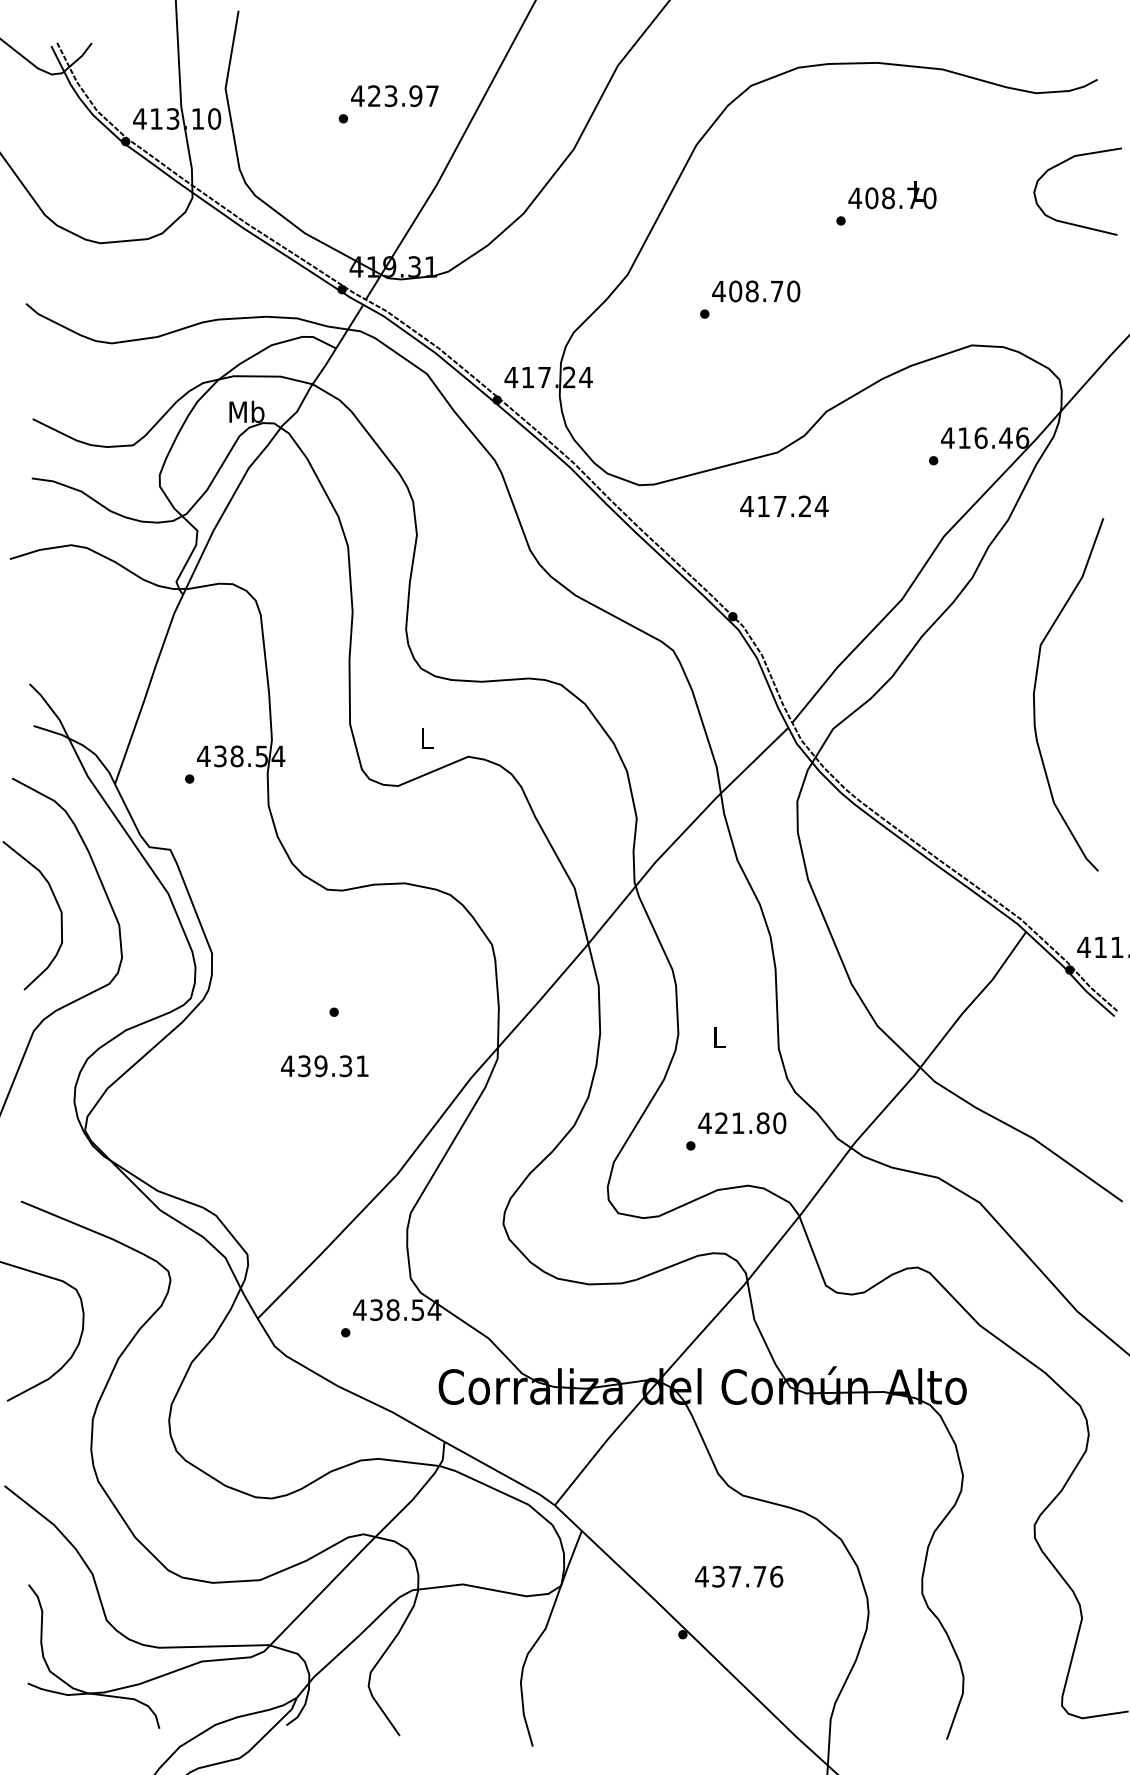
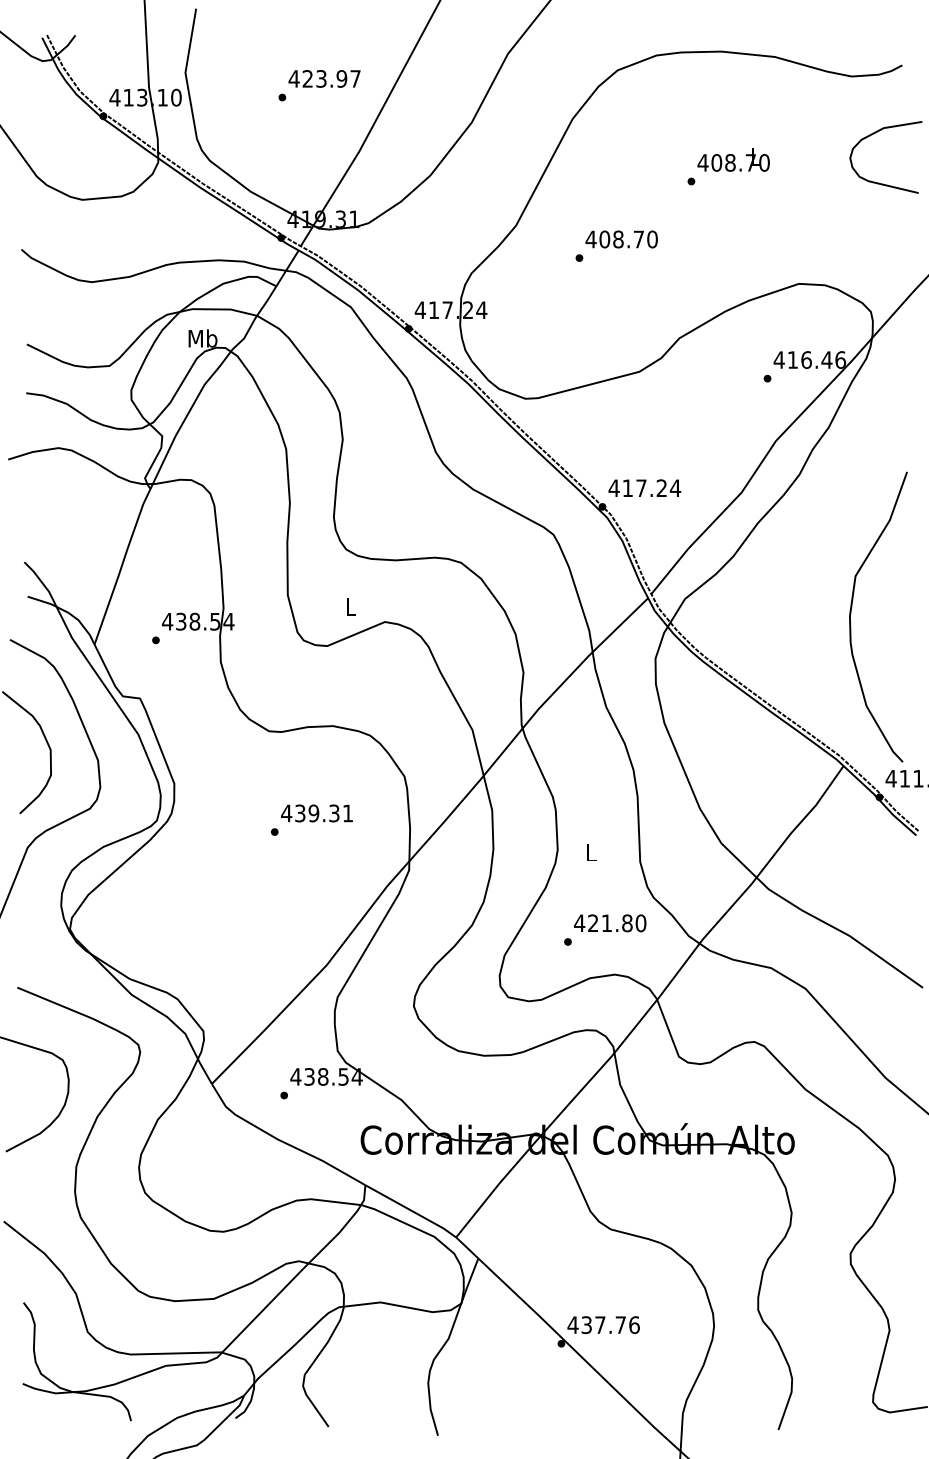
text: (783, 505) -> (644, 487), moved
curve: (1035, 691) -> (851, 614), moved
text: (324, 1066) -> (316, 813), moved
text: (738, 1577) -> (603, 1325), moved

